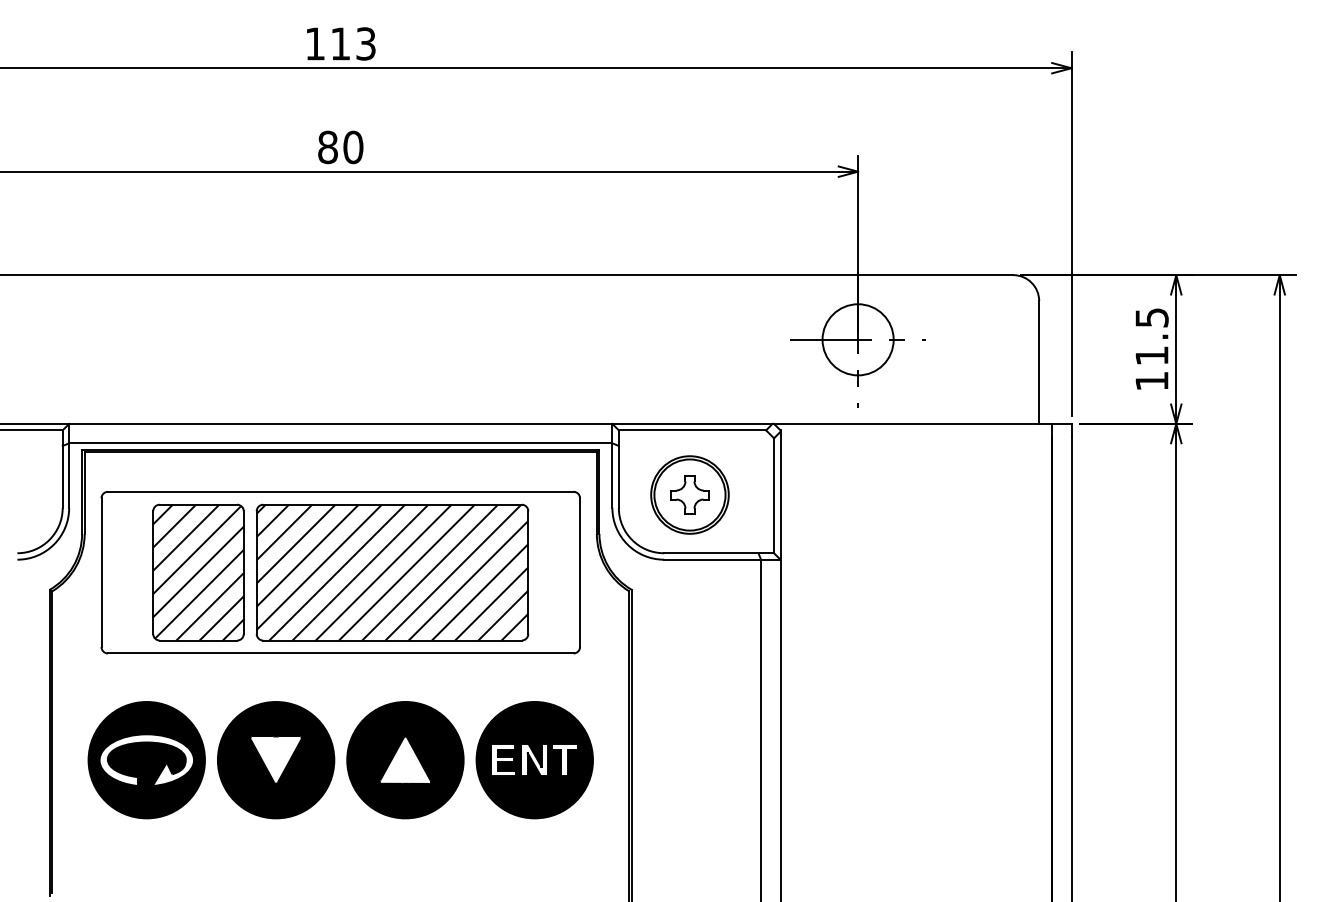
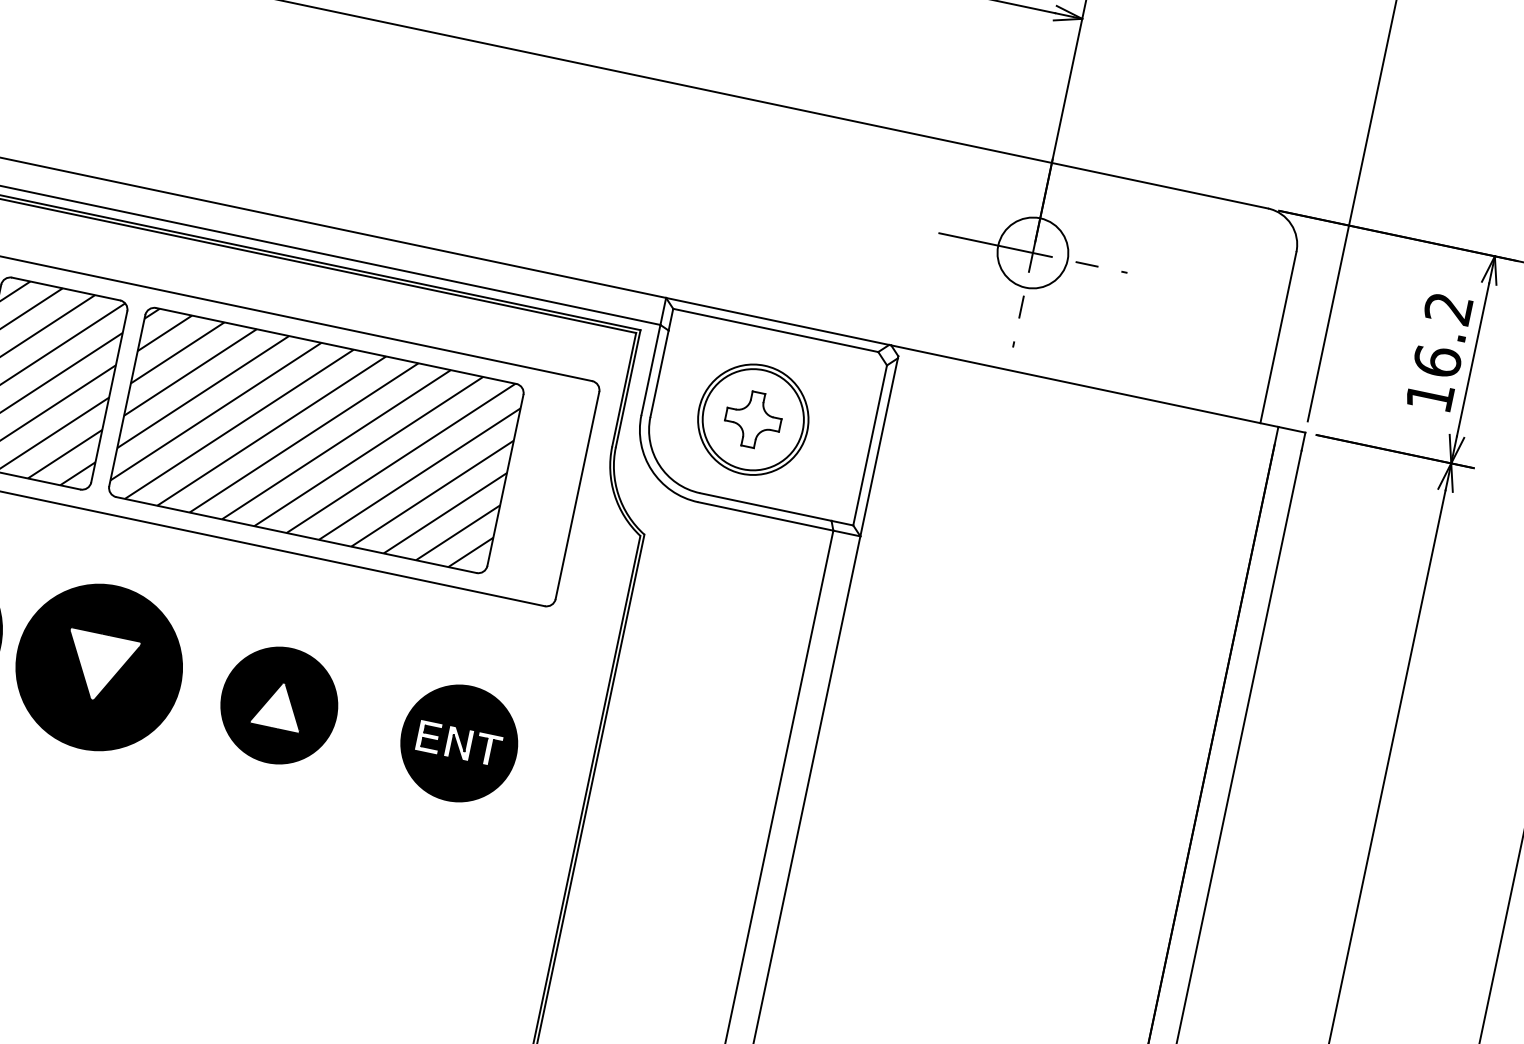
text: (1151, 336) -> (1442, 334), 11.5 -> 16.2
circle: (857, 339) -> (1032, 252), size x0.7
part: (405, 760) -> (279, 705), size x0.7
part: (534, 760) -> (458, 743), size x0.7

